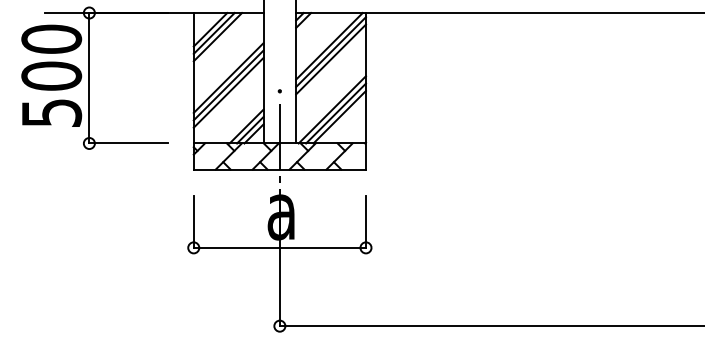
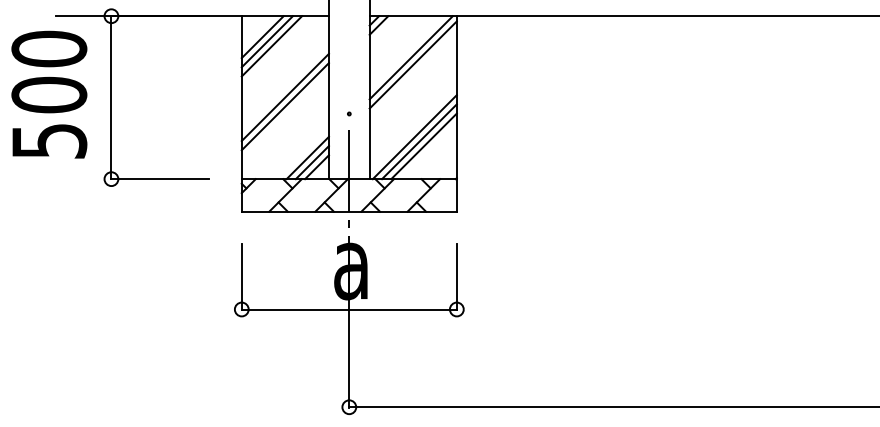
line: (330, 58) -> (412, 73), removed
text: (51, 75) -> (49, 94), moved
line: (227, 92) -> (284, 115), removed

